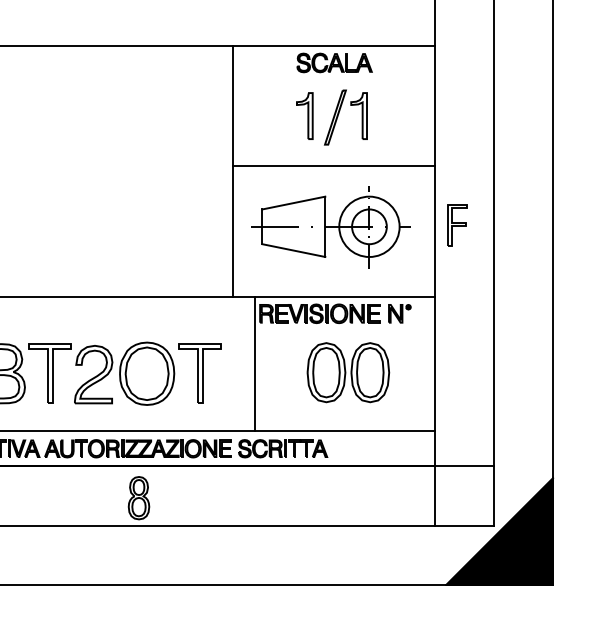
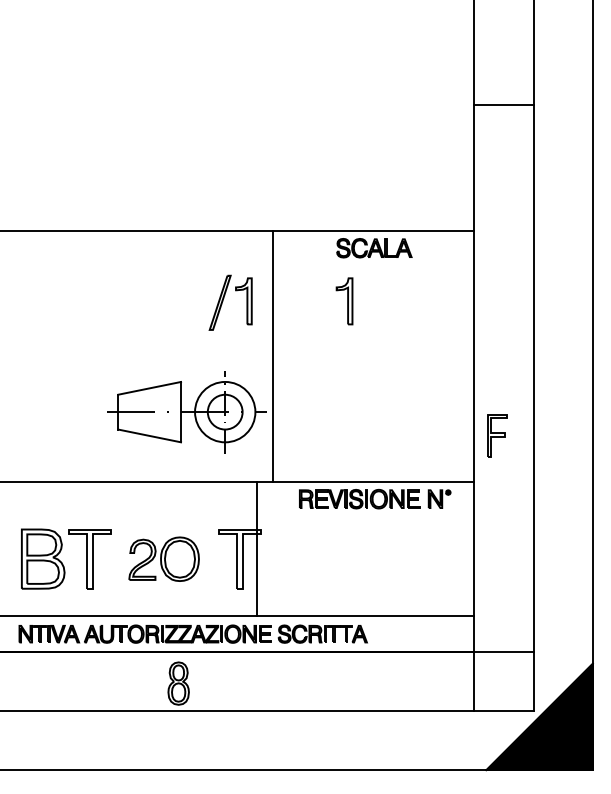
part: (338, 116) -> (223, 301), moved
line: (333, 165) -> (373, 350), removed
part: (457, 225) -> (497, 435), moved
part: (330, 227) -> (186, 412), moved
line: (254, 364) -> (257, 549), moved
part: (347, 372) -> (387, 557), removed
part: (123, 374) -> (163, 559), size x0.7

